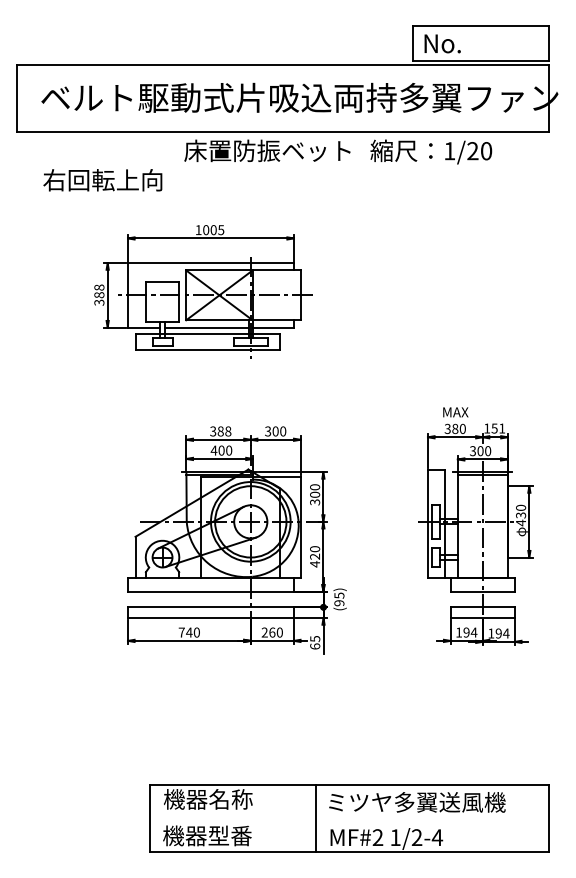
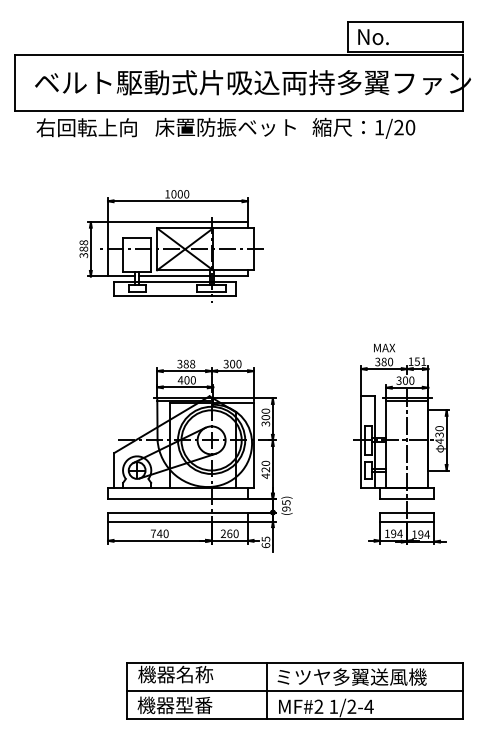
text: (102, 180) -> (86, 127), moved
text: (221, 230) -> (186, 194), 1005 -> 1000
line: (349, 818) -> (294, 690), added

